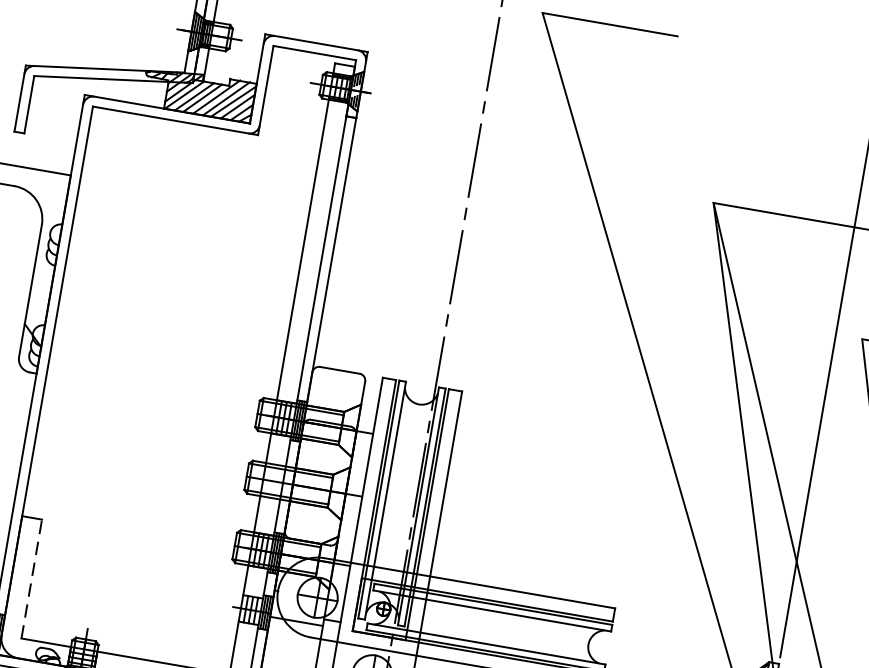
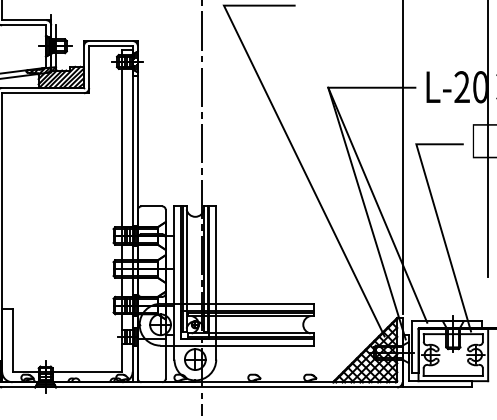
line: (31, 577) -> (12, 339), dashed -> solid

